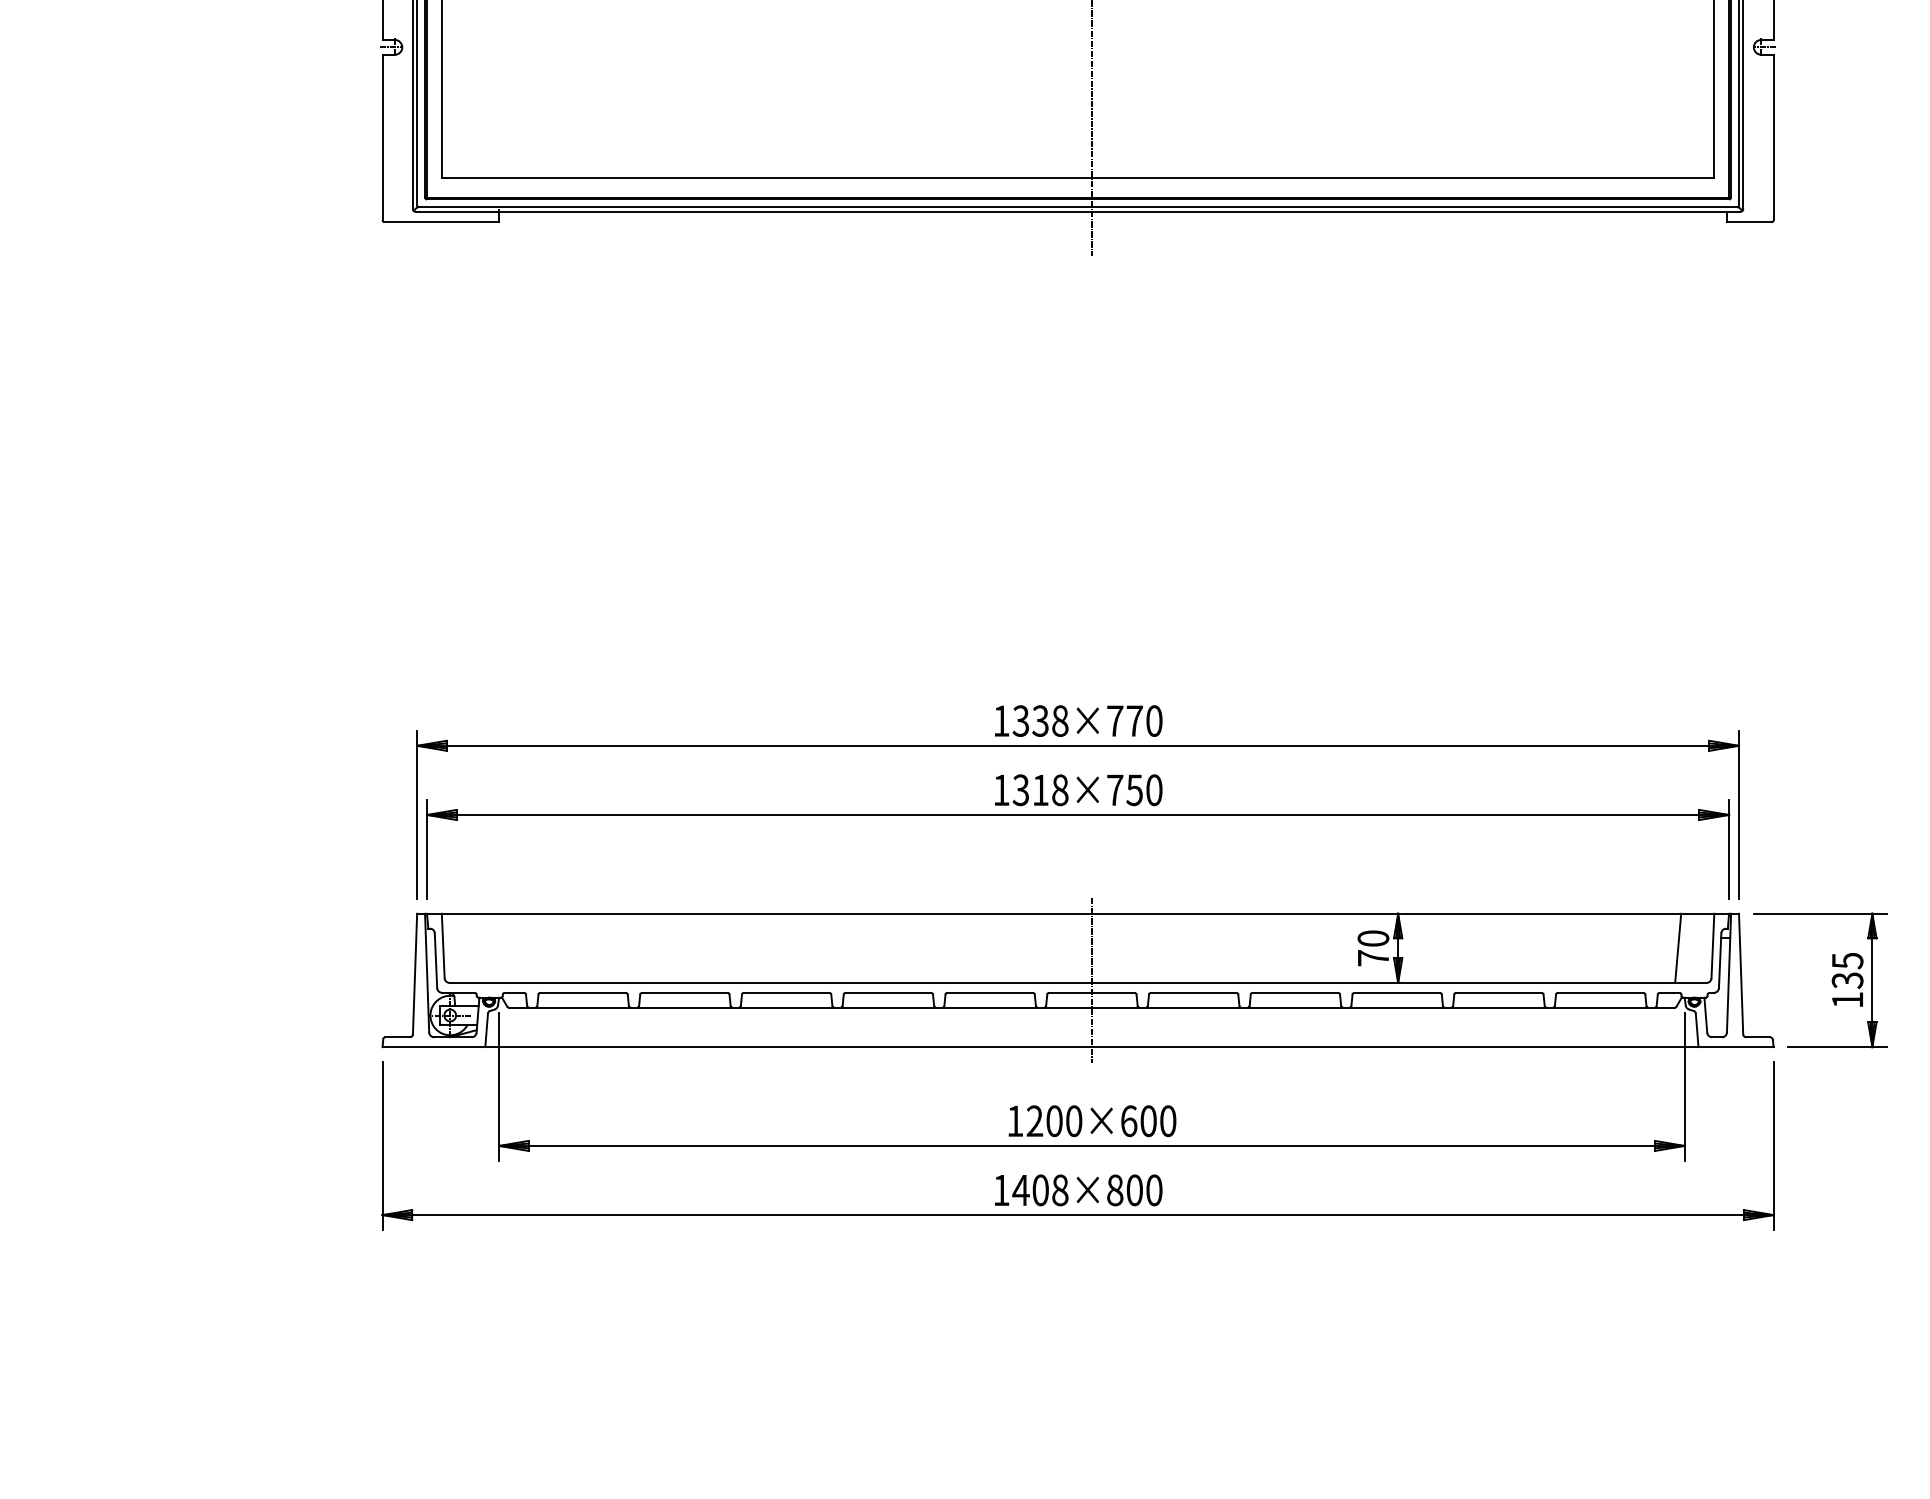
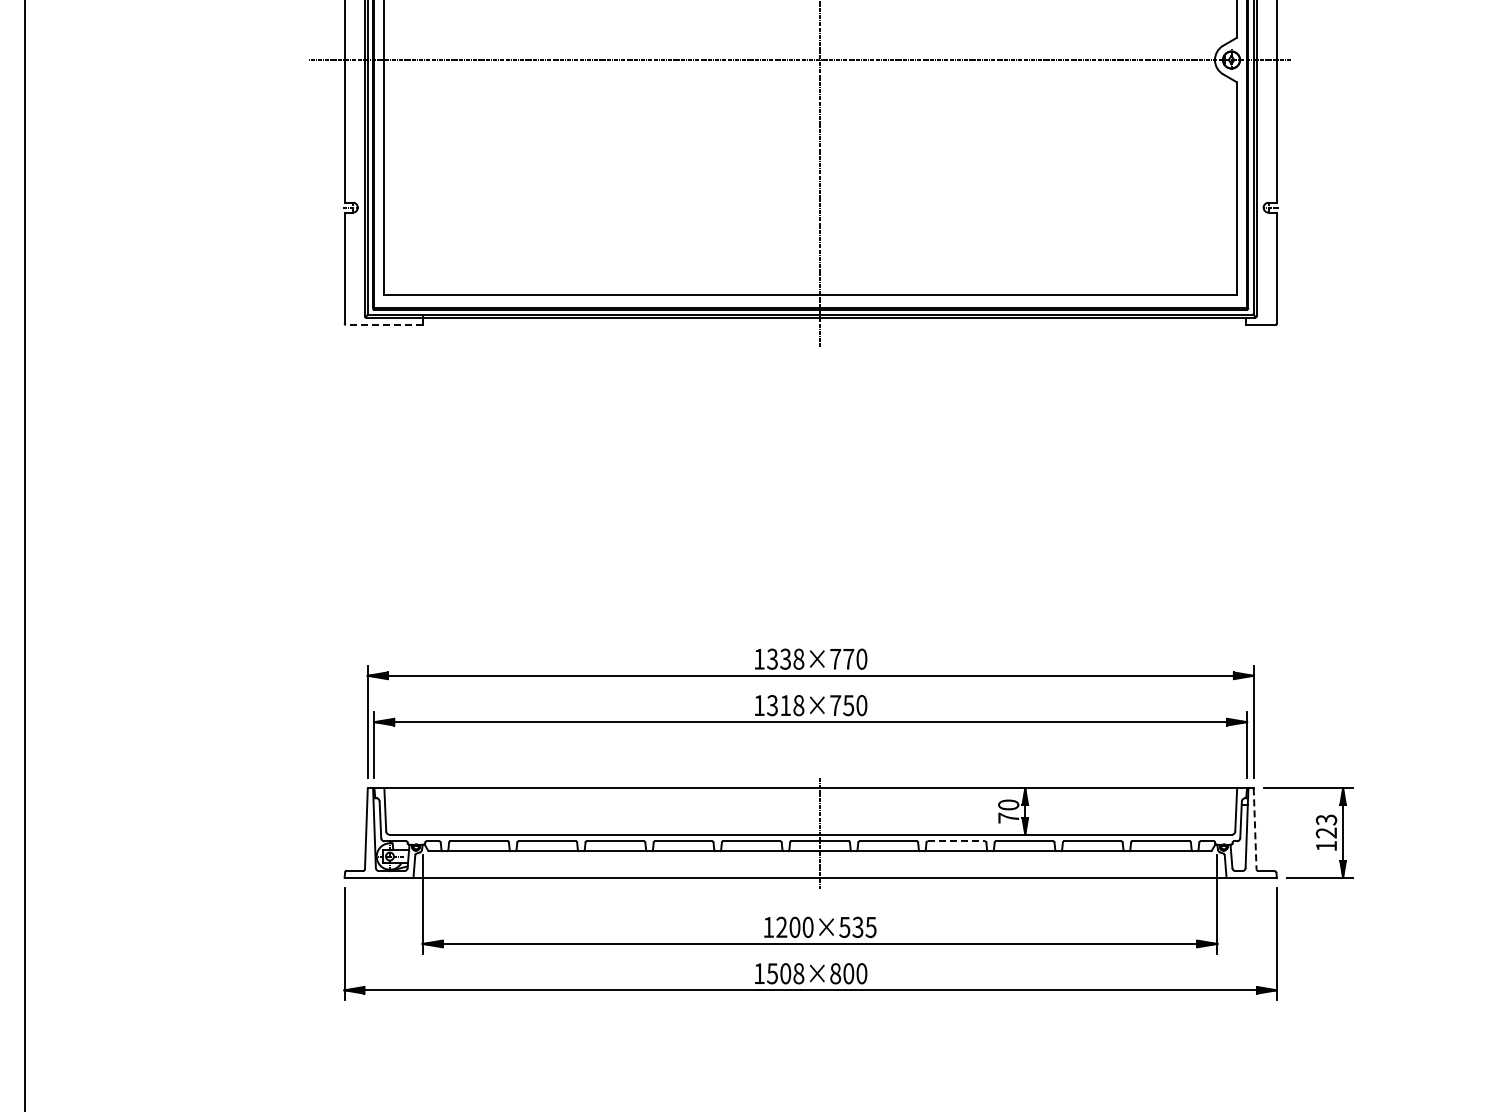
line: (440, 221) -> (383, 324), solid -> dashed
line: (1677, 948) -> (1212, 811), removed
text: (1847, 970) -> (1326, 826), 135 -> 123
line: (1741, 975) -> (1255, 829), solid -> dashed
line: (1295, 993) -> (956, 841), solid -> dashed
text: (1147, 1119) -> (857, 926), 1200×600 -> 1200×535
text: (1020, 1190) -> (772, 973), 1408×800 -> 1508×800

